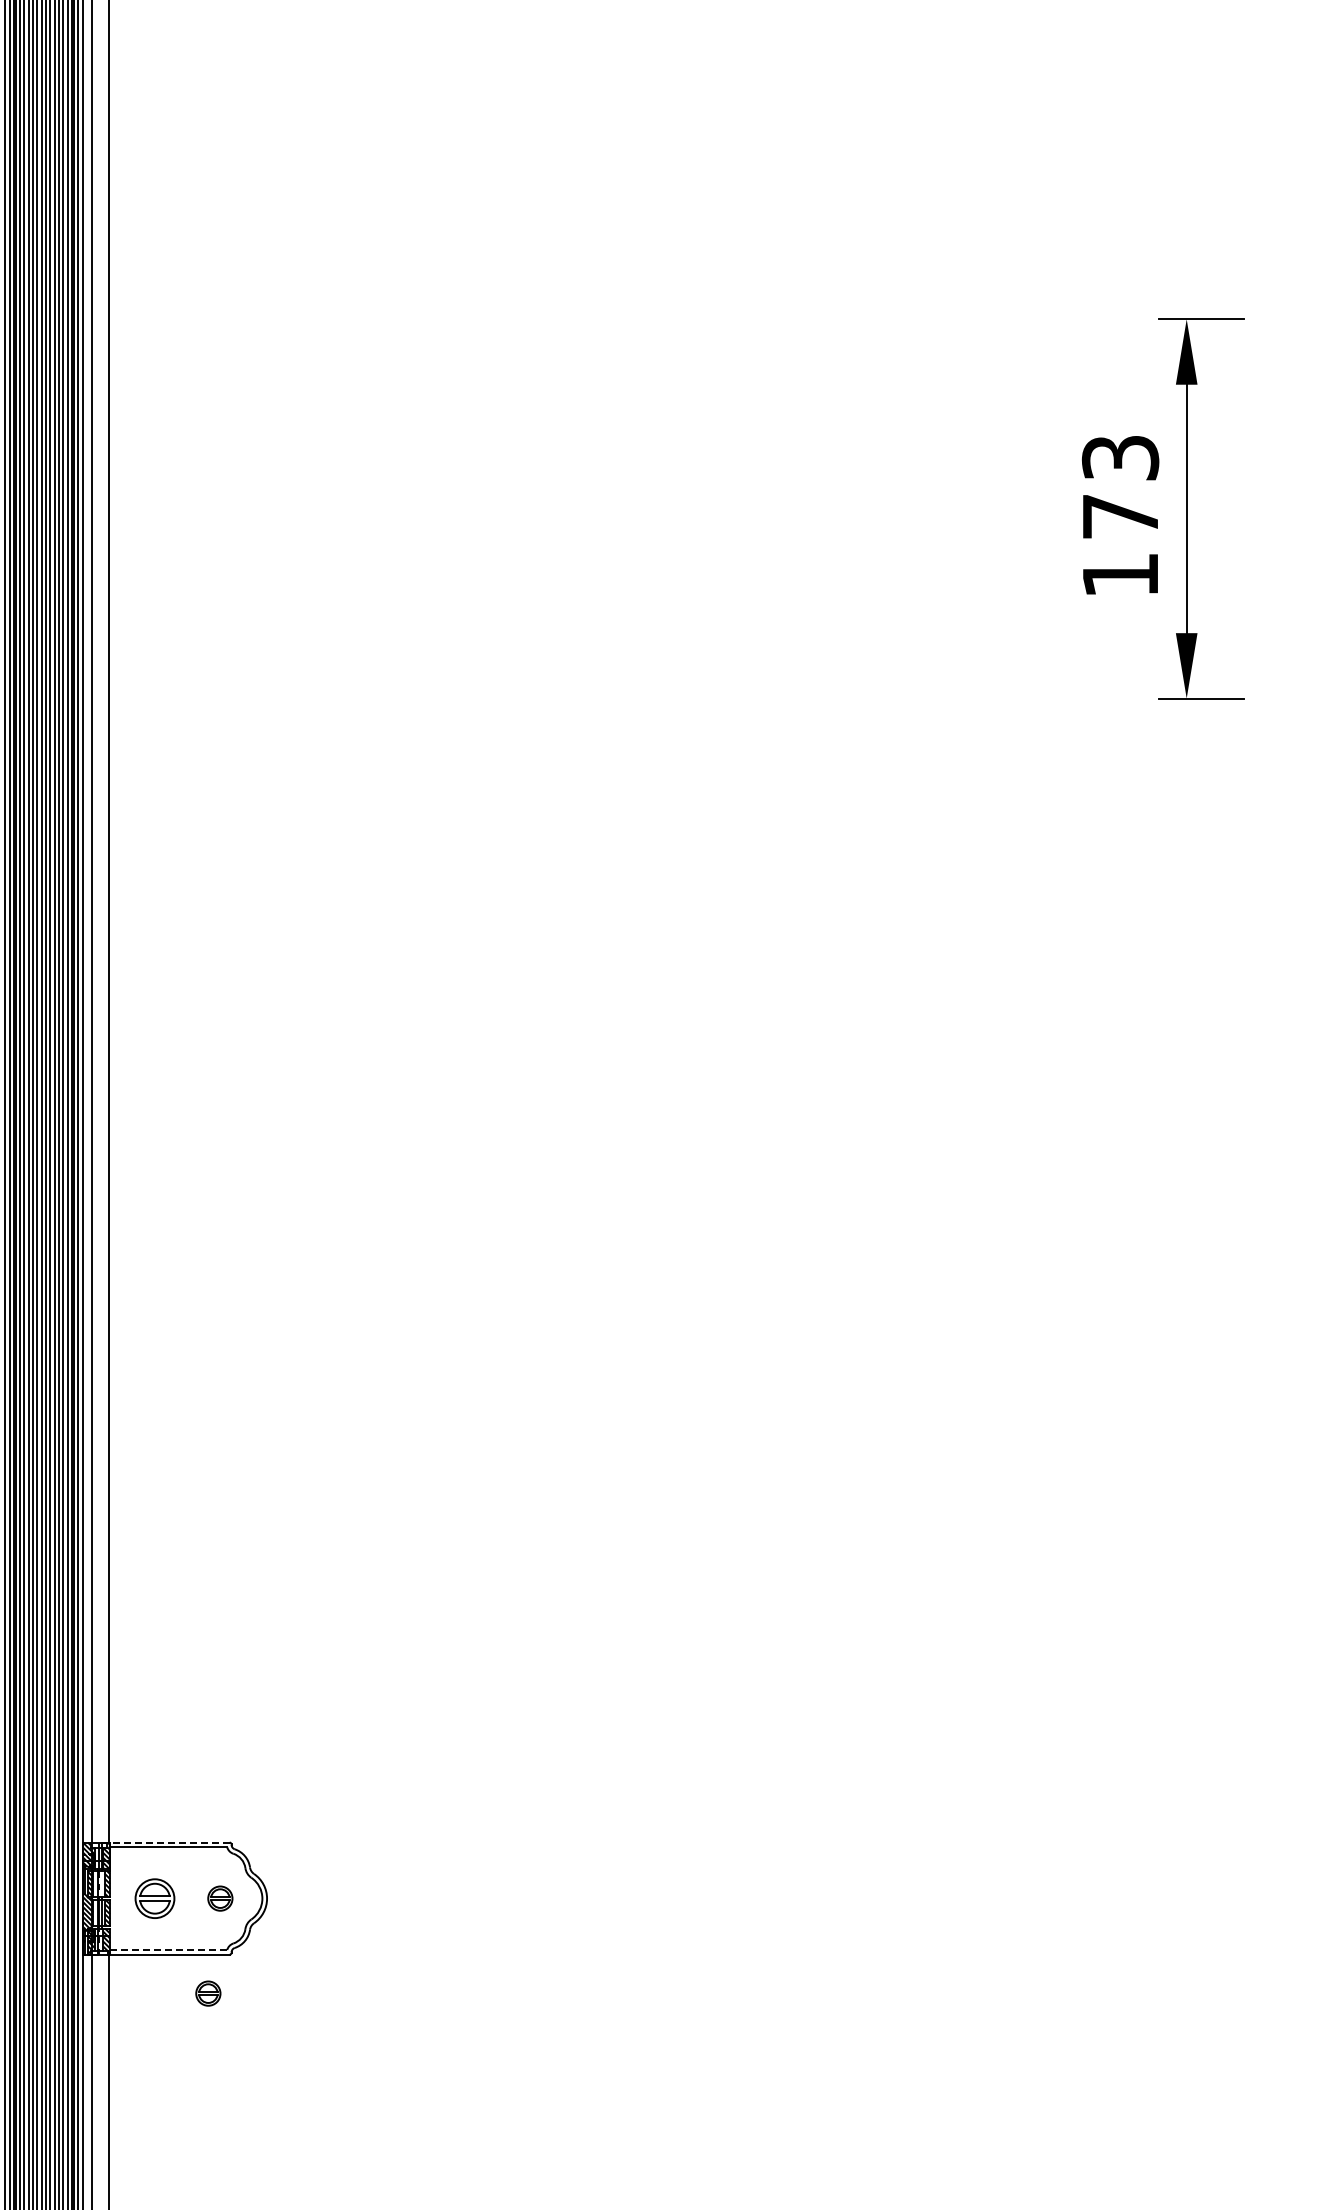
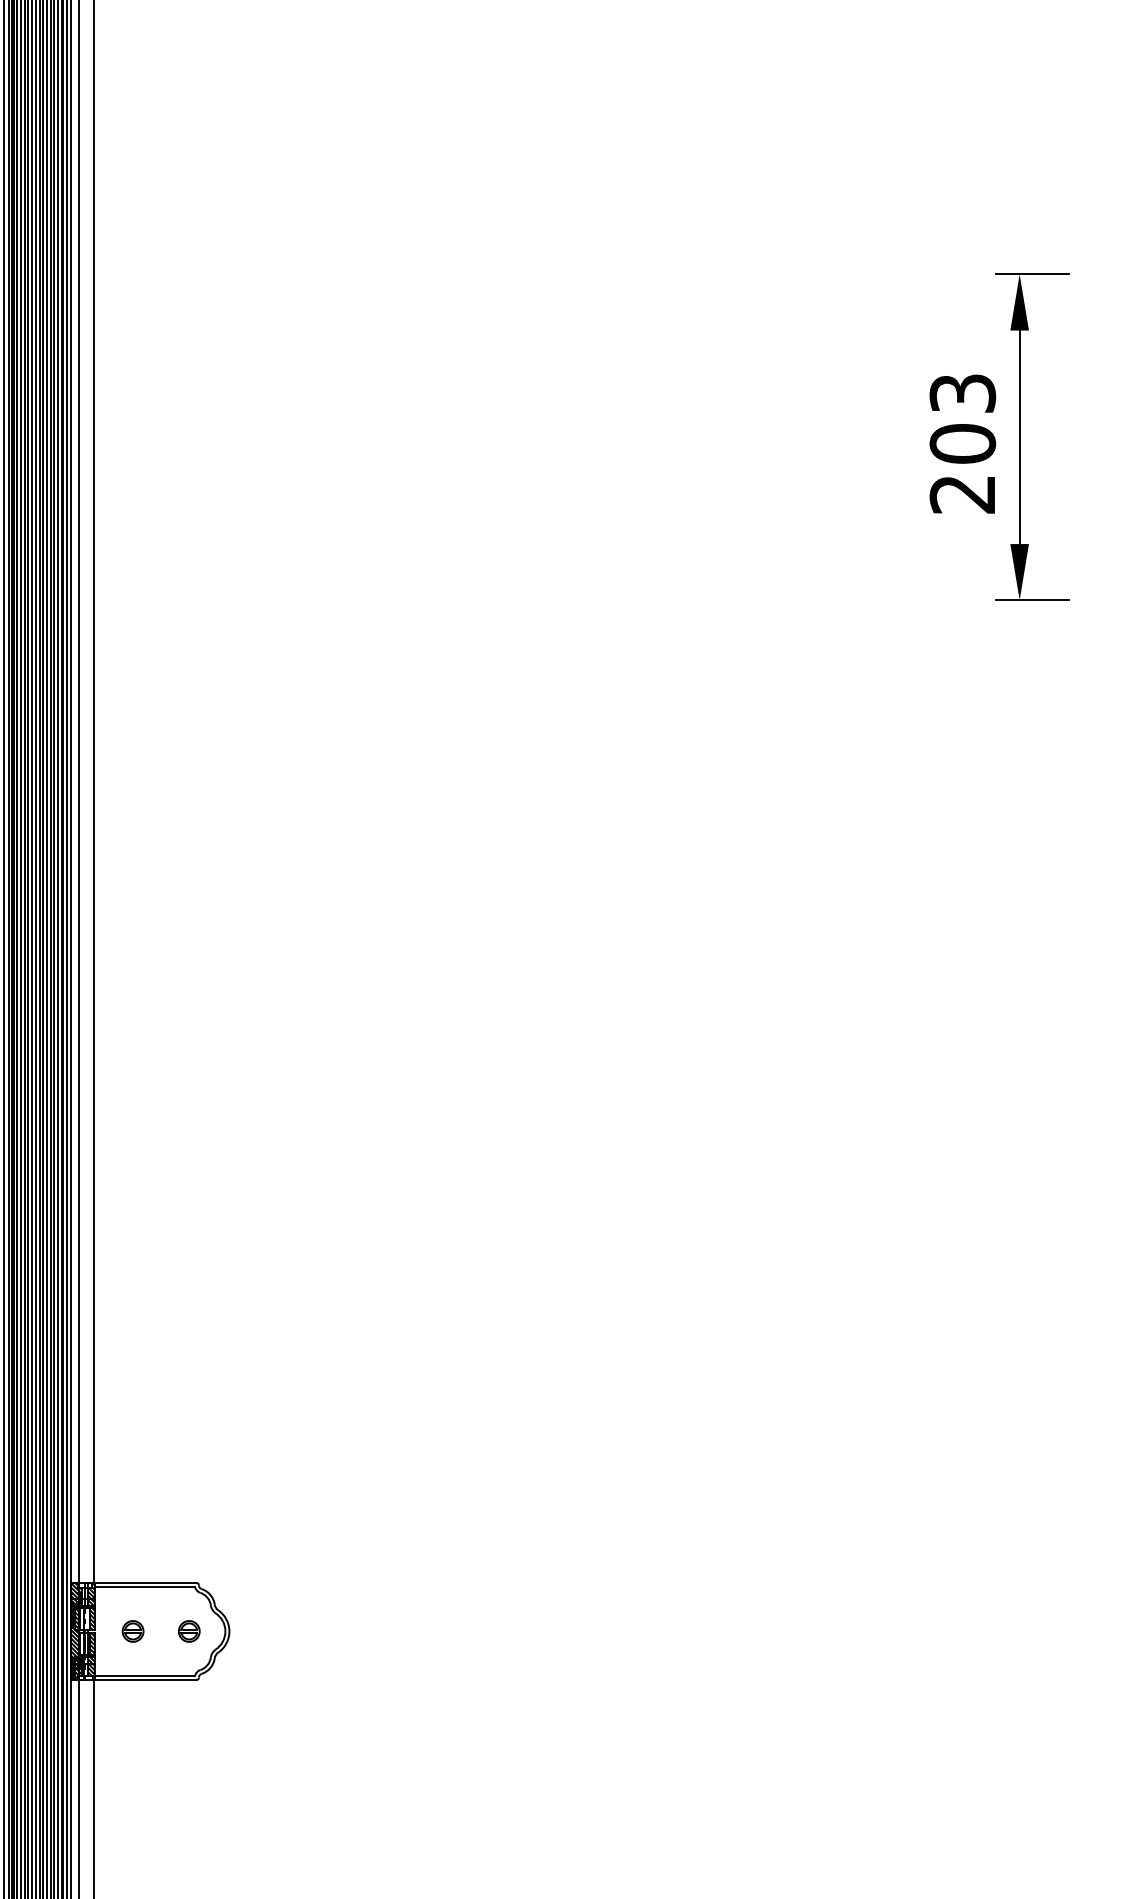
text: (1120, 545) -> (962, 468), 173 -> 203
line: (165, 1842) -> (142, 1583), dashed -> solid
part: (154, 1898) -> (132, 1631), size x0.62
line: (168, 1950) -> (144, 1676), dashed -> solid
part: (208, 1993) -> (179, 1712), removed

